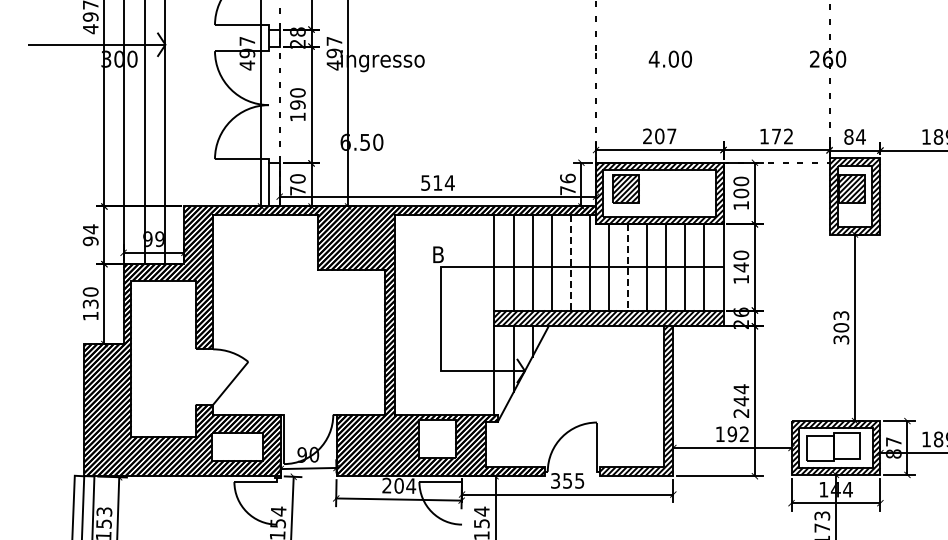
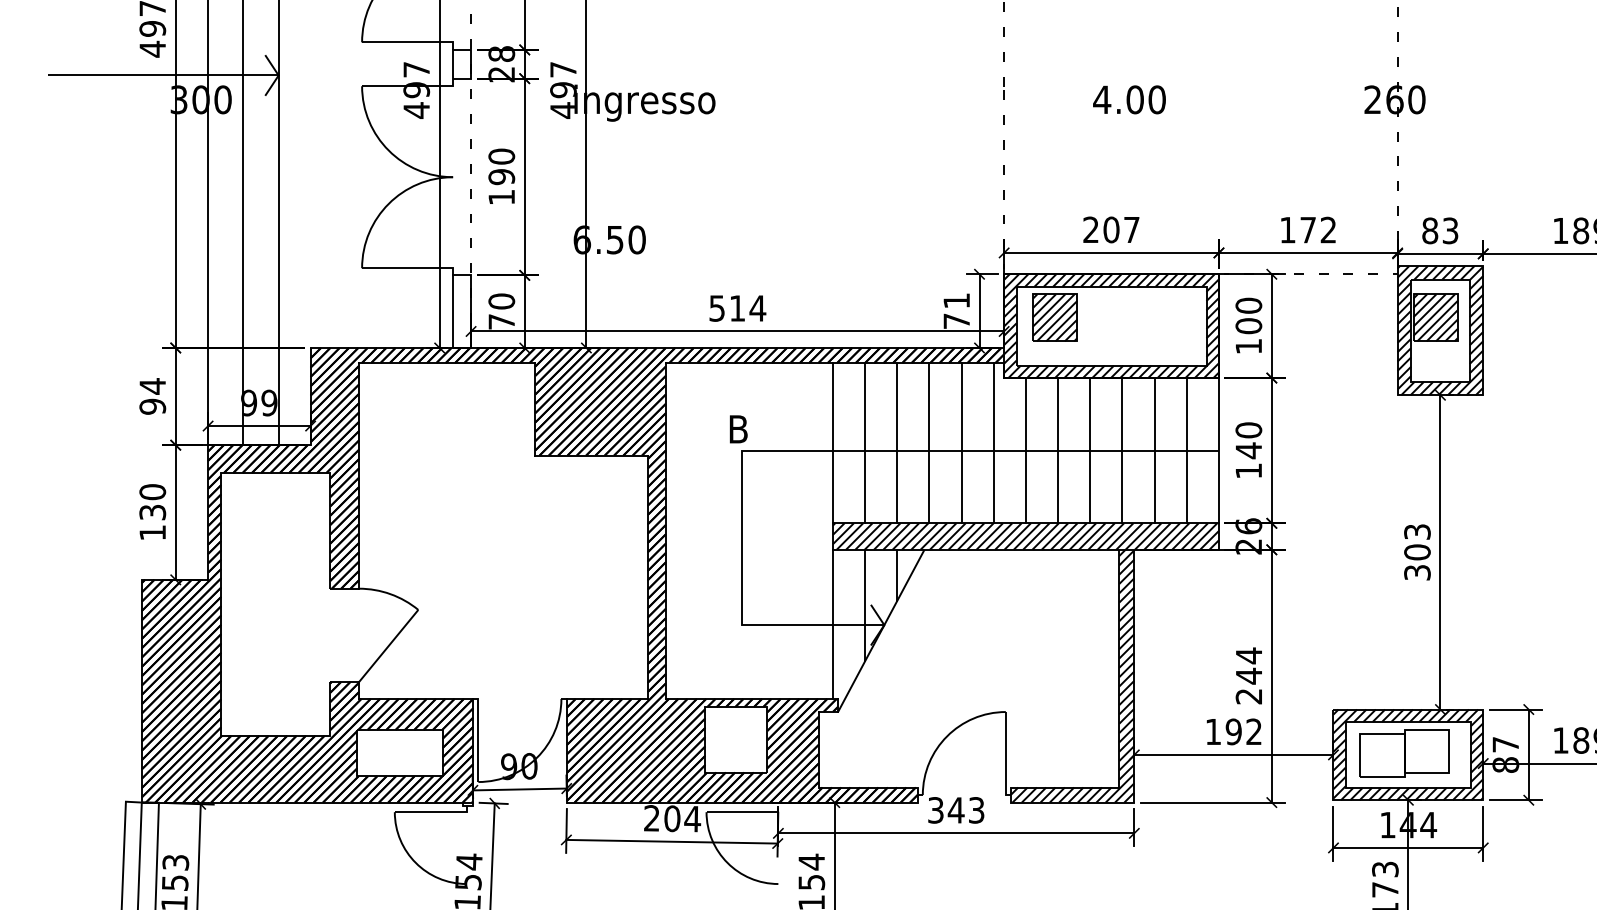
text: (860, 136) -> (1449, 230), 84 -> 83
text: (567, 178) -> (956, 300), 76 -> 71
line: (570, 262) -> (961, 442), dashed -> solid
line: (628, 267) -> (1058, 450), dashed -> solid
text: (573, 480) -> (966, 809), 355 -> 343

